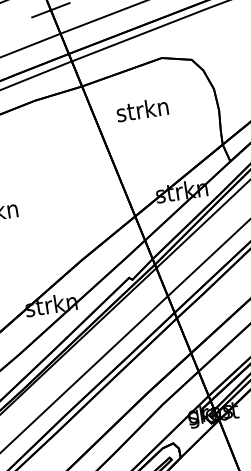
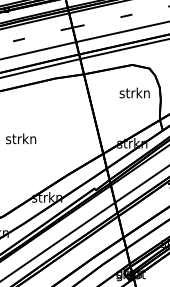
text: (141, 108) -> (134, 92), moved

